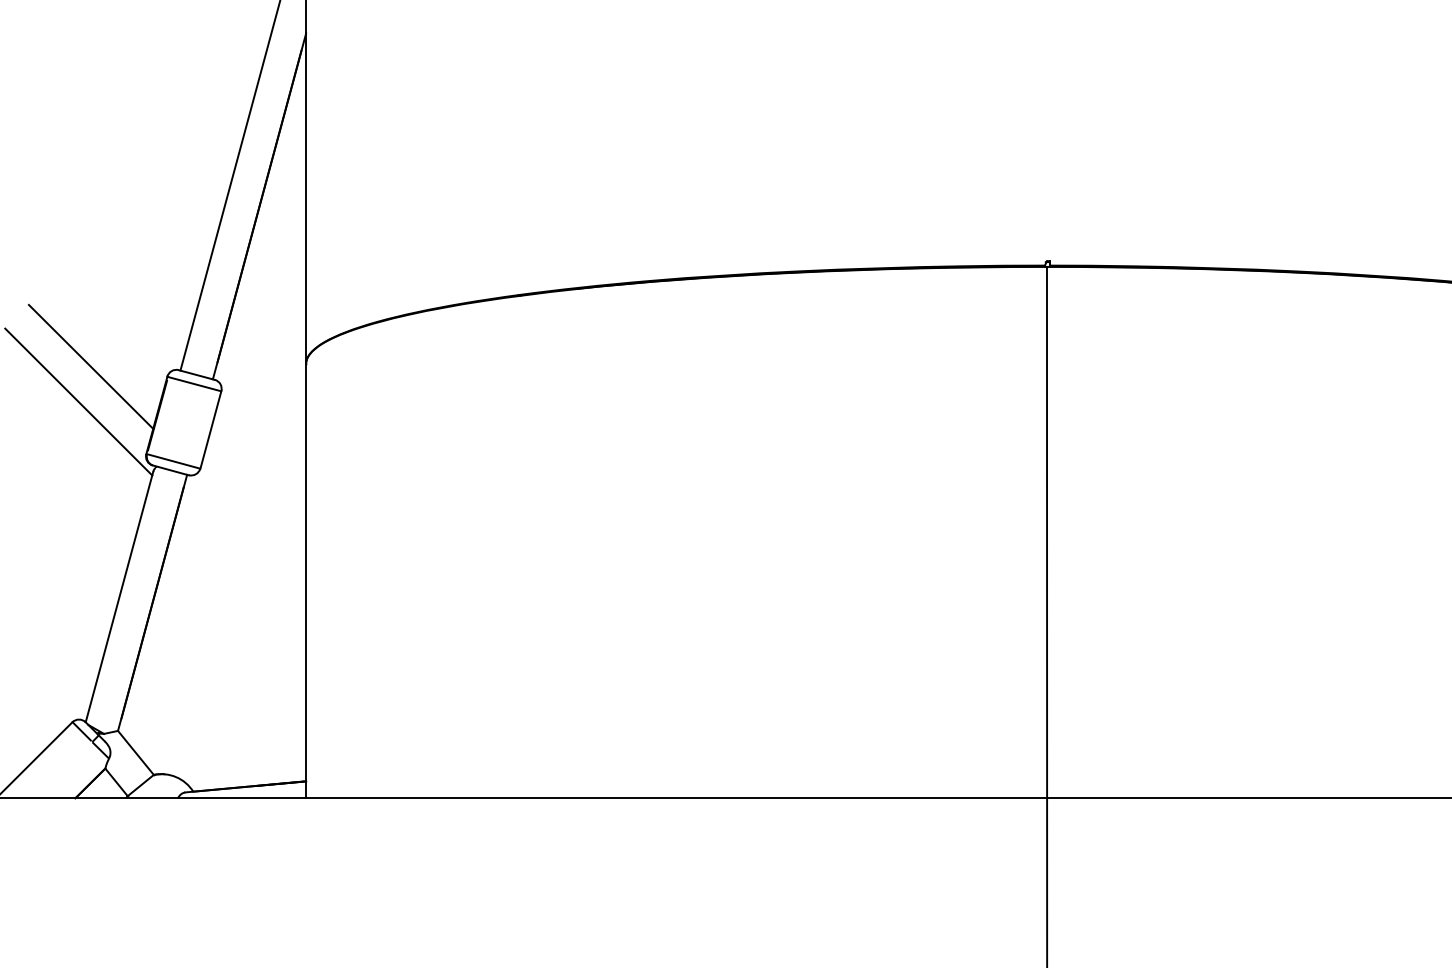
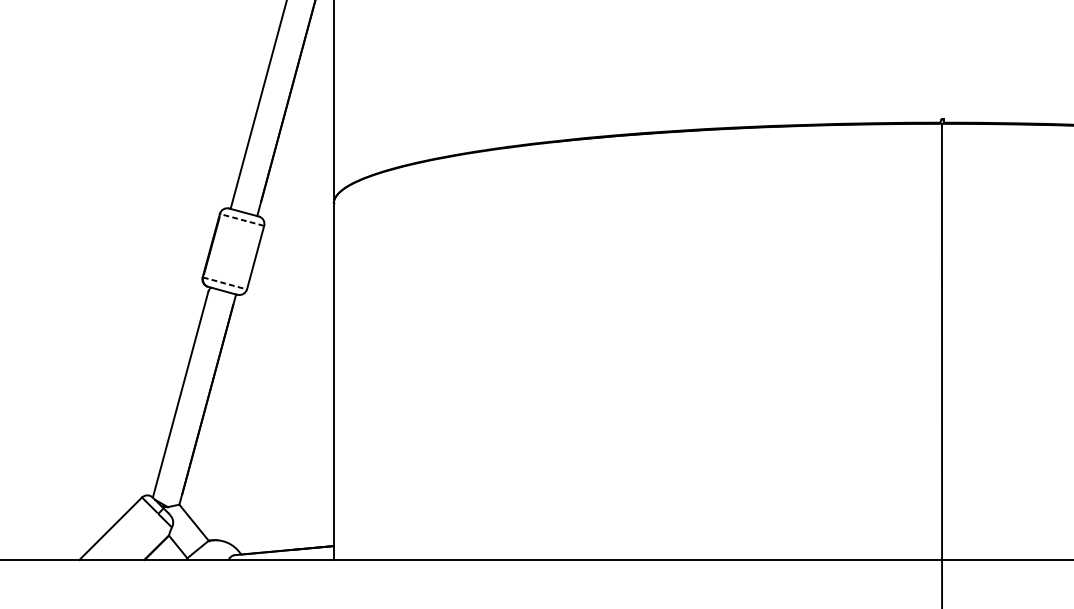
line: (90, 366) -> (156, 205), removed
line: (195, 384) -> (242, 220), solid -> dashed
line: (78, 401) -> (146, 234), removed
line: (173, 461) -> (224, 283), solid -> dashed

